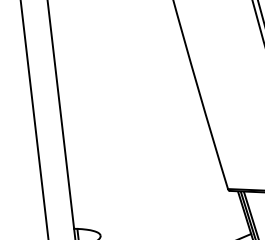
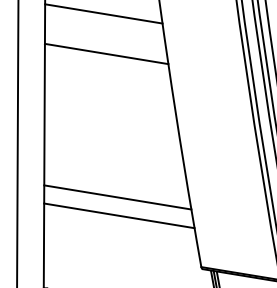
line: (136, 130) -> (117, 197), added
line: (140, 147) -> (119, 215), added

